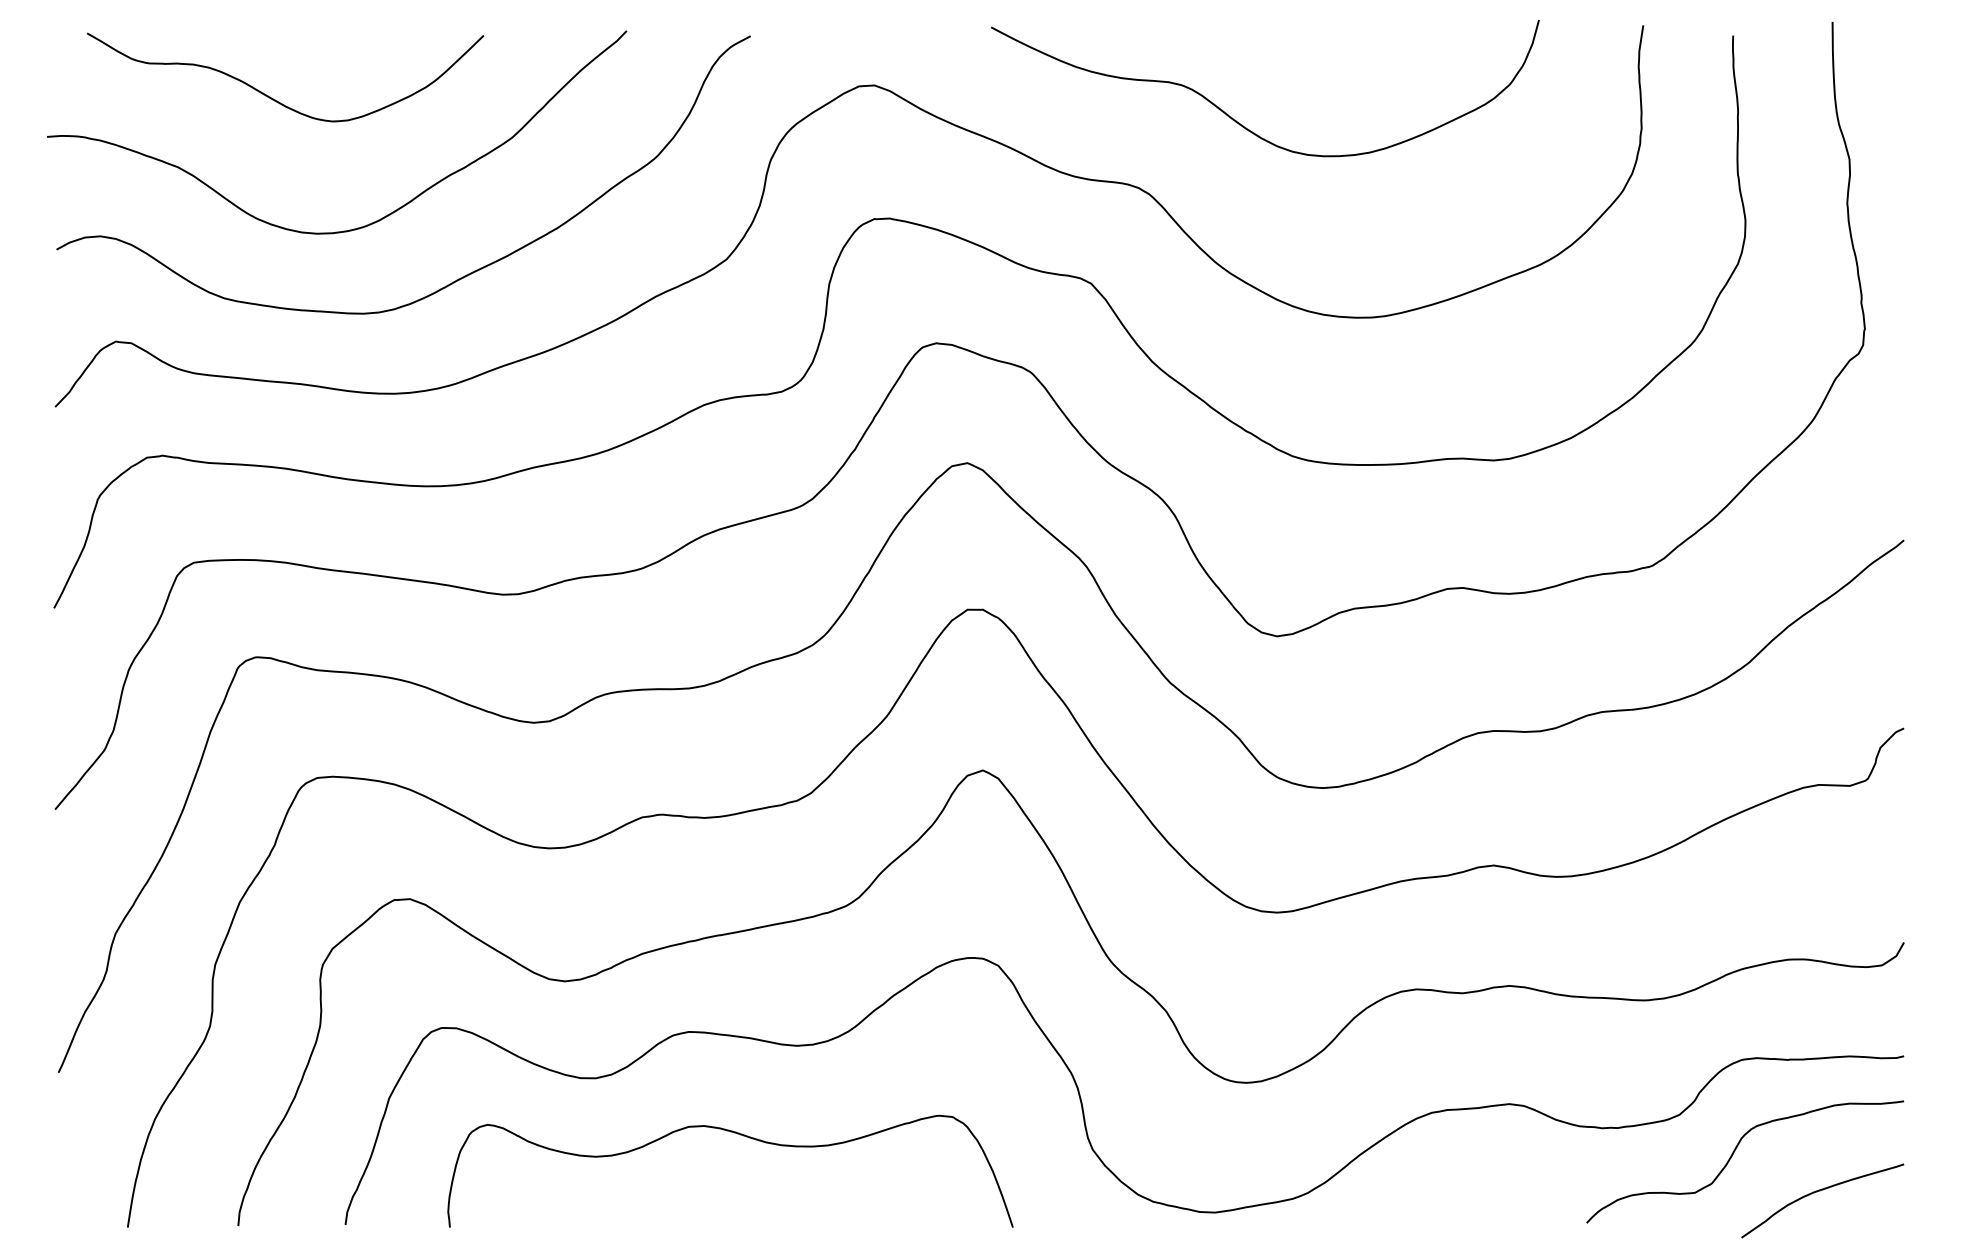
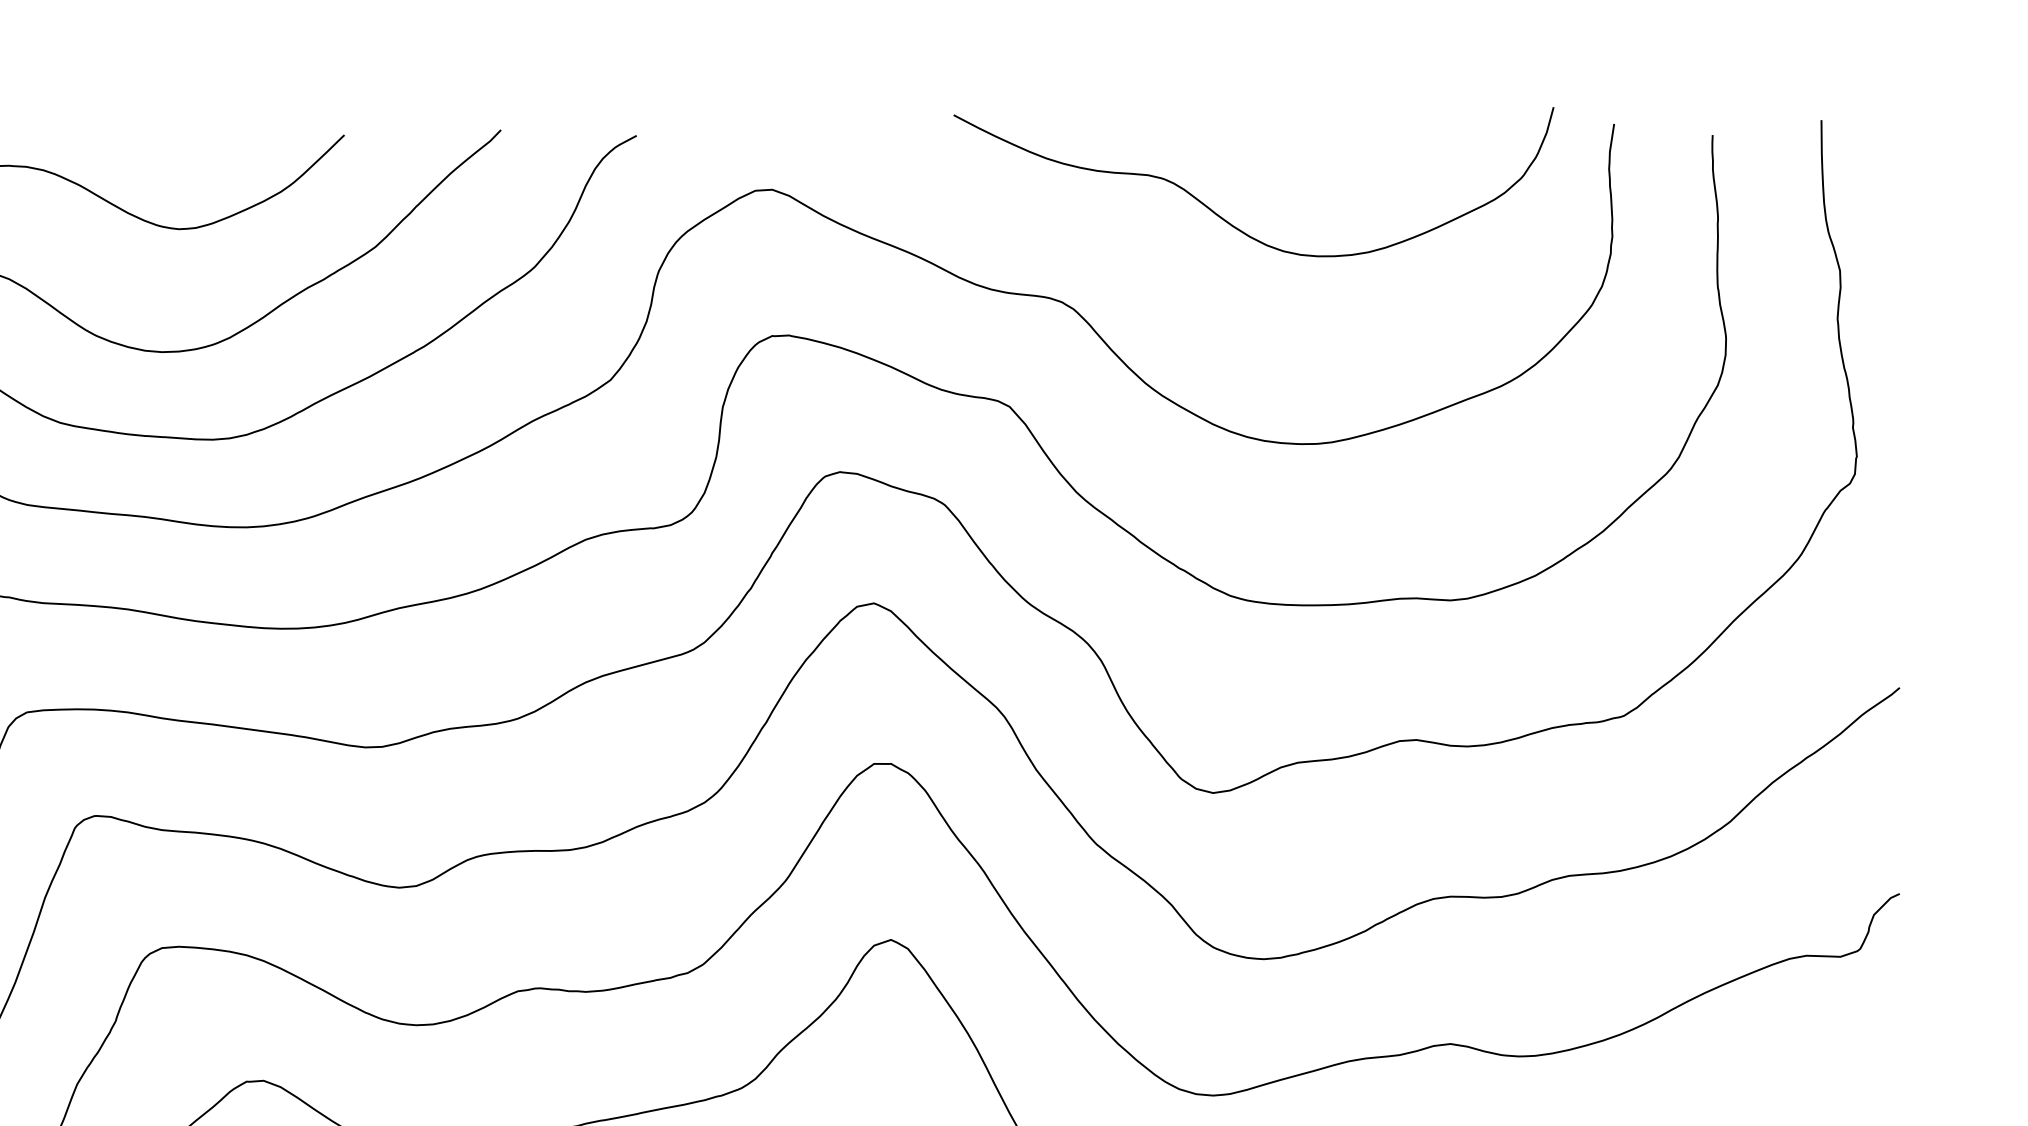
curve: (1239, 122) -> (1225, 219), moved

